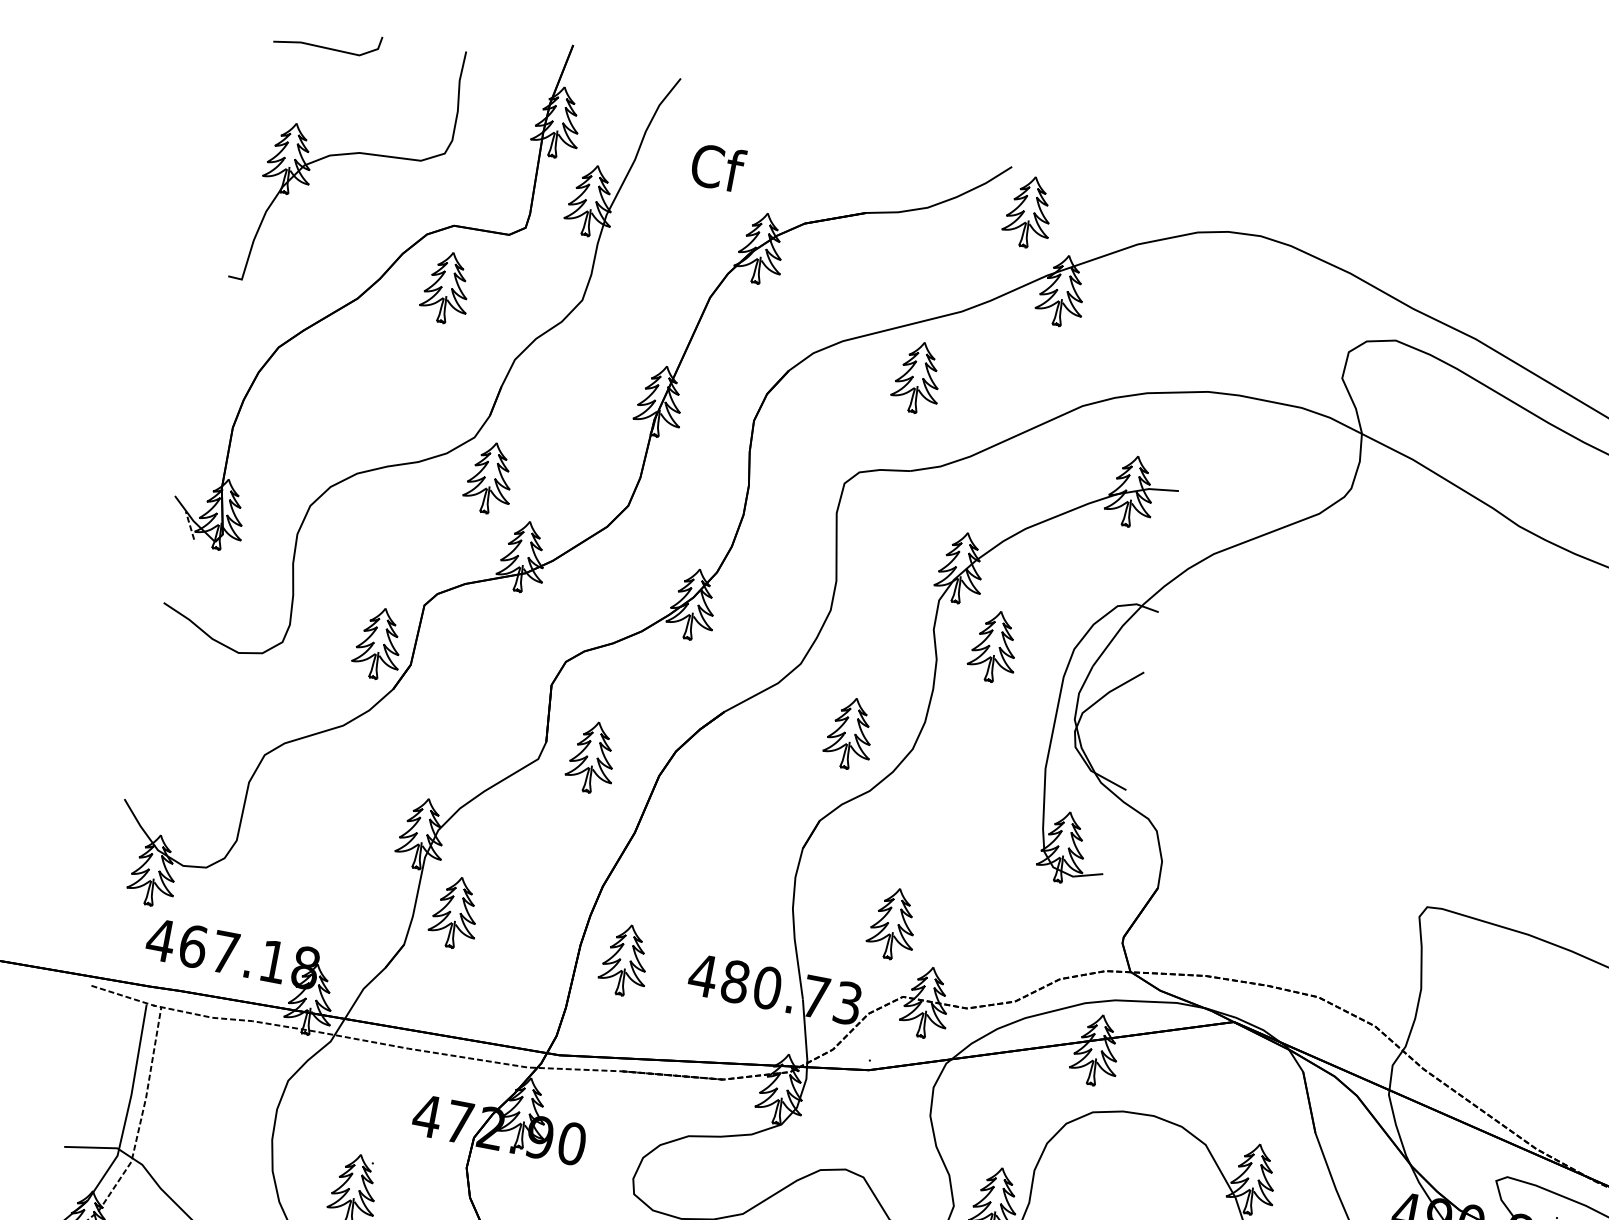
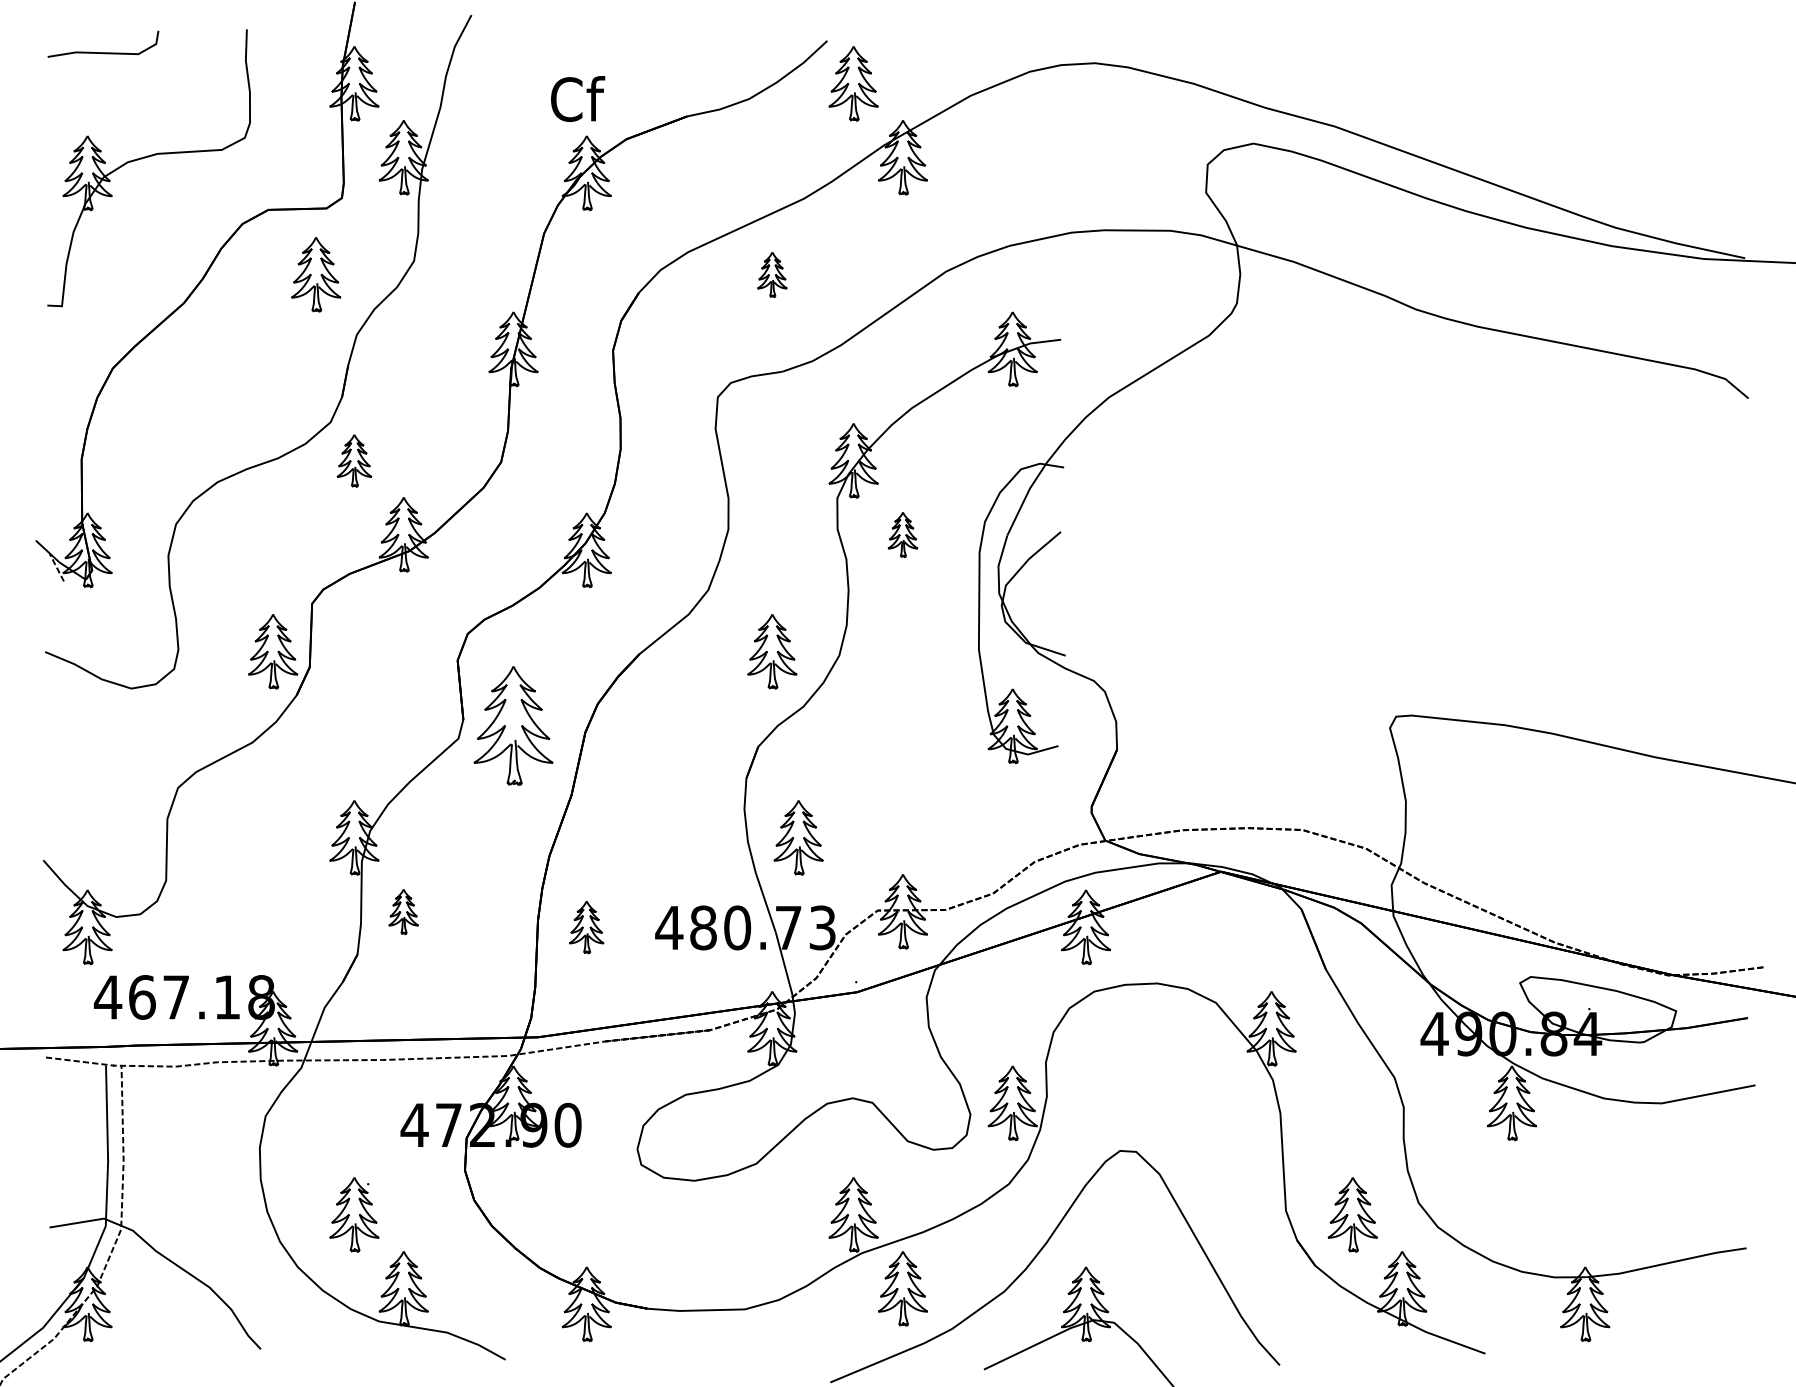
text: (718, 167) -> (578, 98), moved
part: (447, 287) -> (316, 274), moved
part: (918, 377) -> (772, 274), size x0.6
part: (490, 477) -> (354, 460), size x0.7
part: (994, 646) -> (902, 534), size x0.6
part: (592, 757) -> (513, 726), size x1.6
part: (455, 912) -> (403, 911), size x0.6
part: (893, 923) -> (798, 837), moved
part: (625, 960) -> (586, 927), size x0.7

